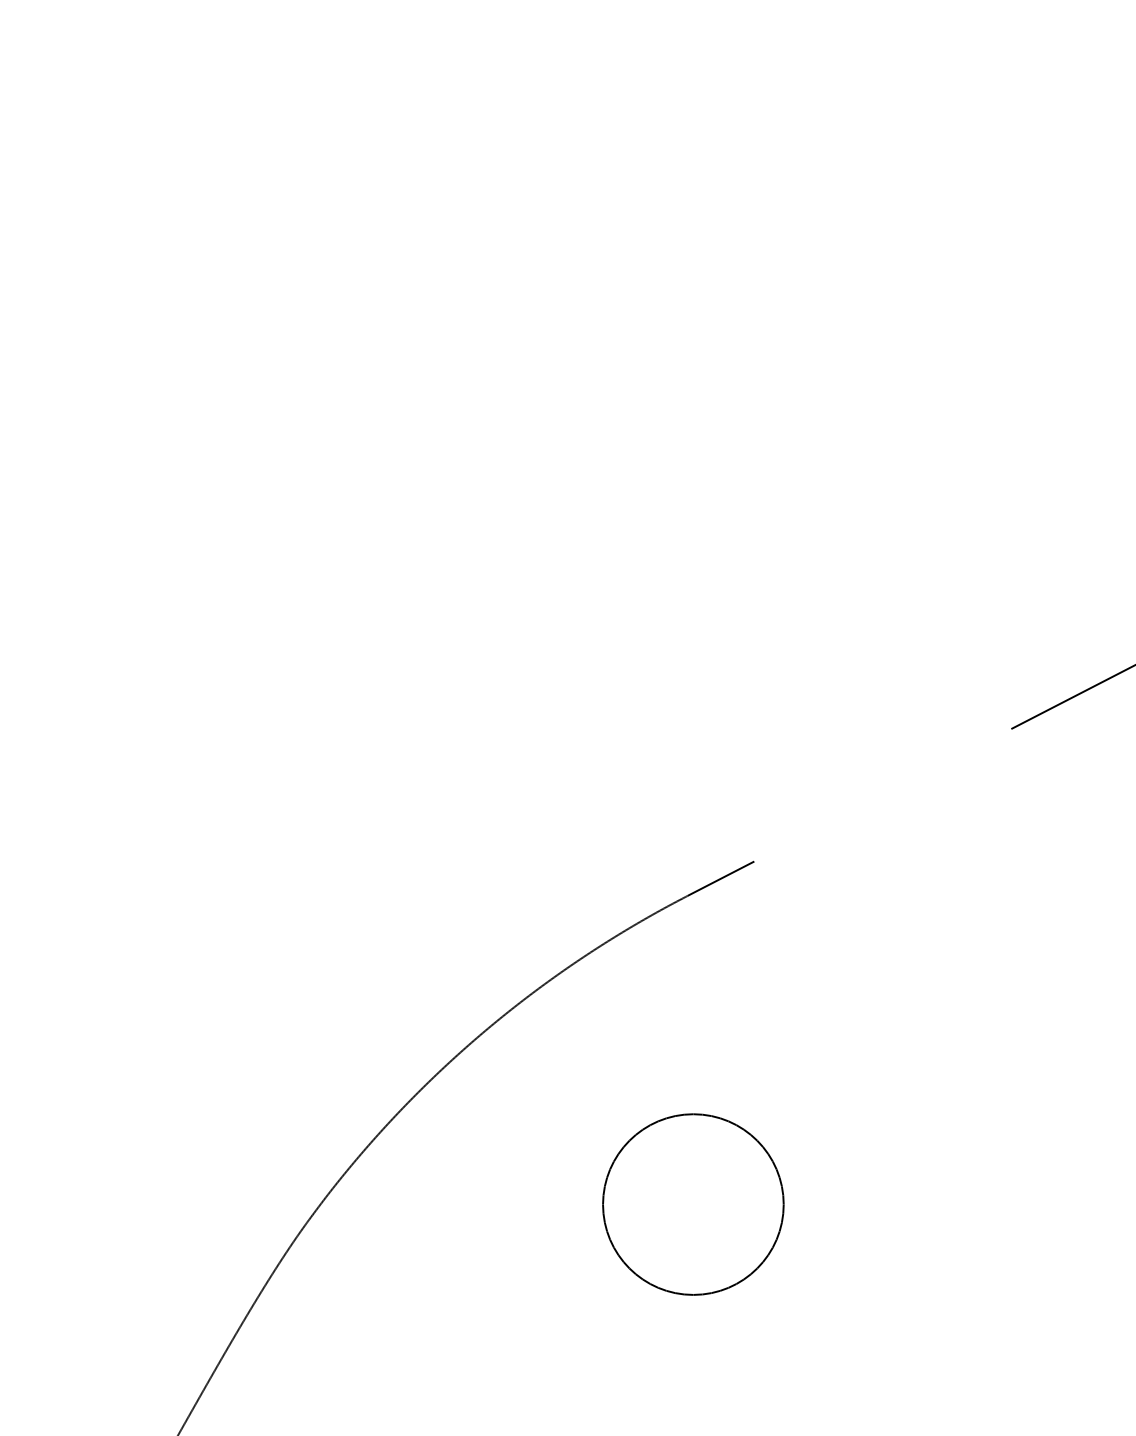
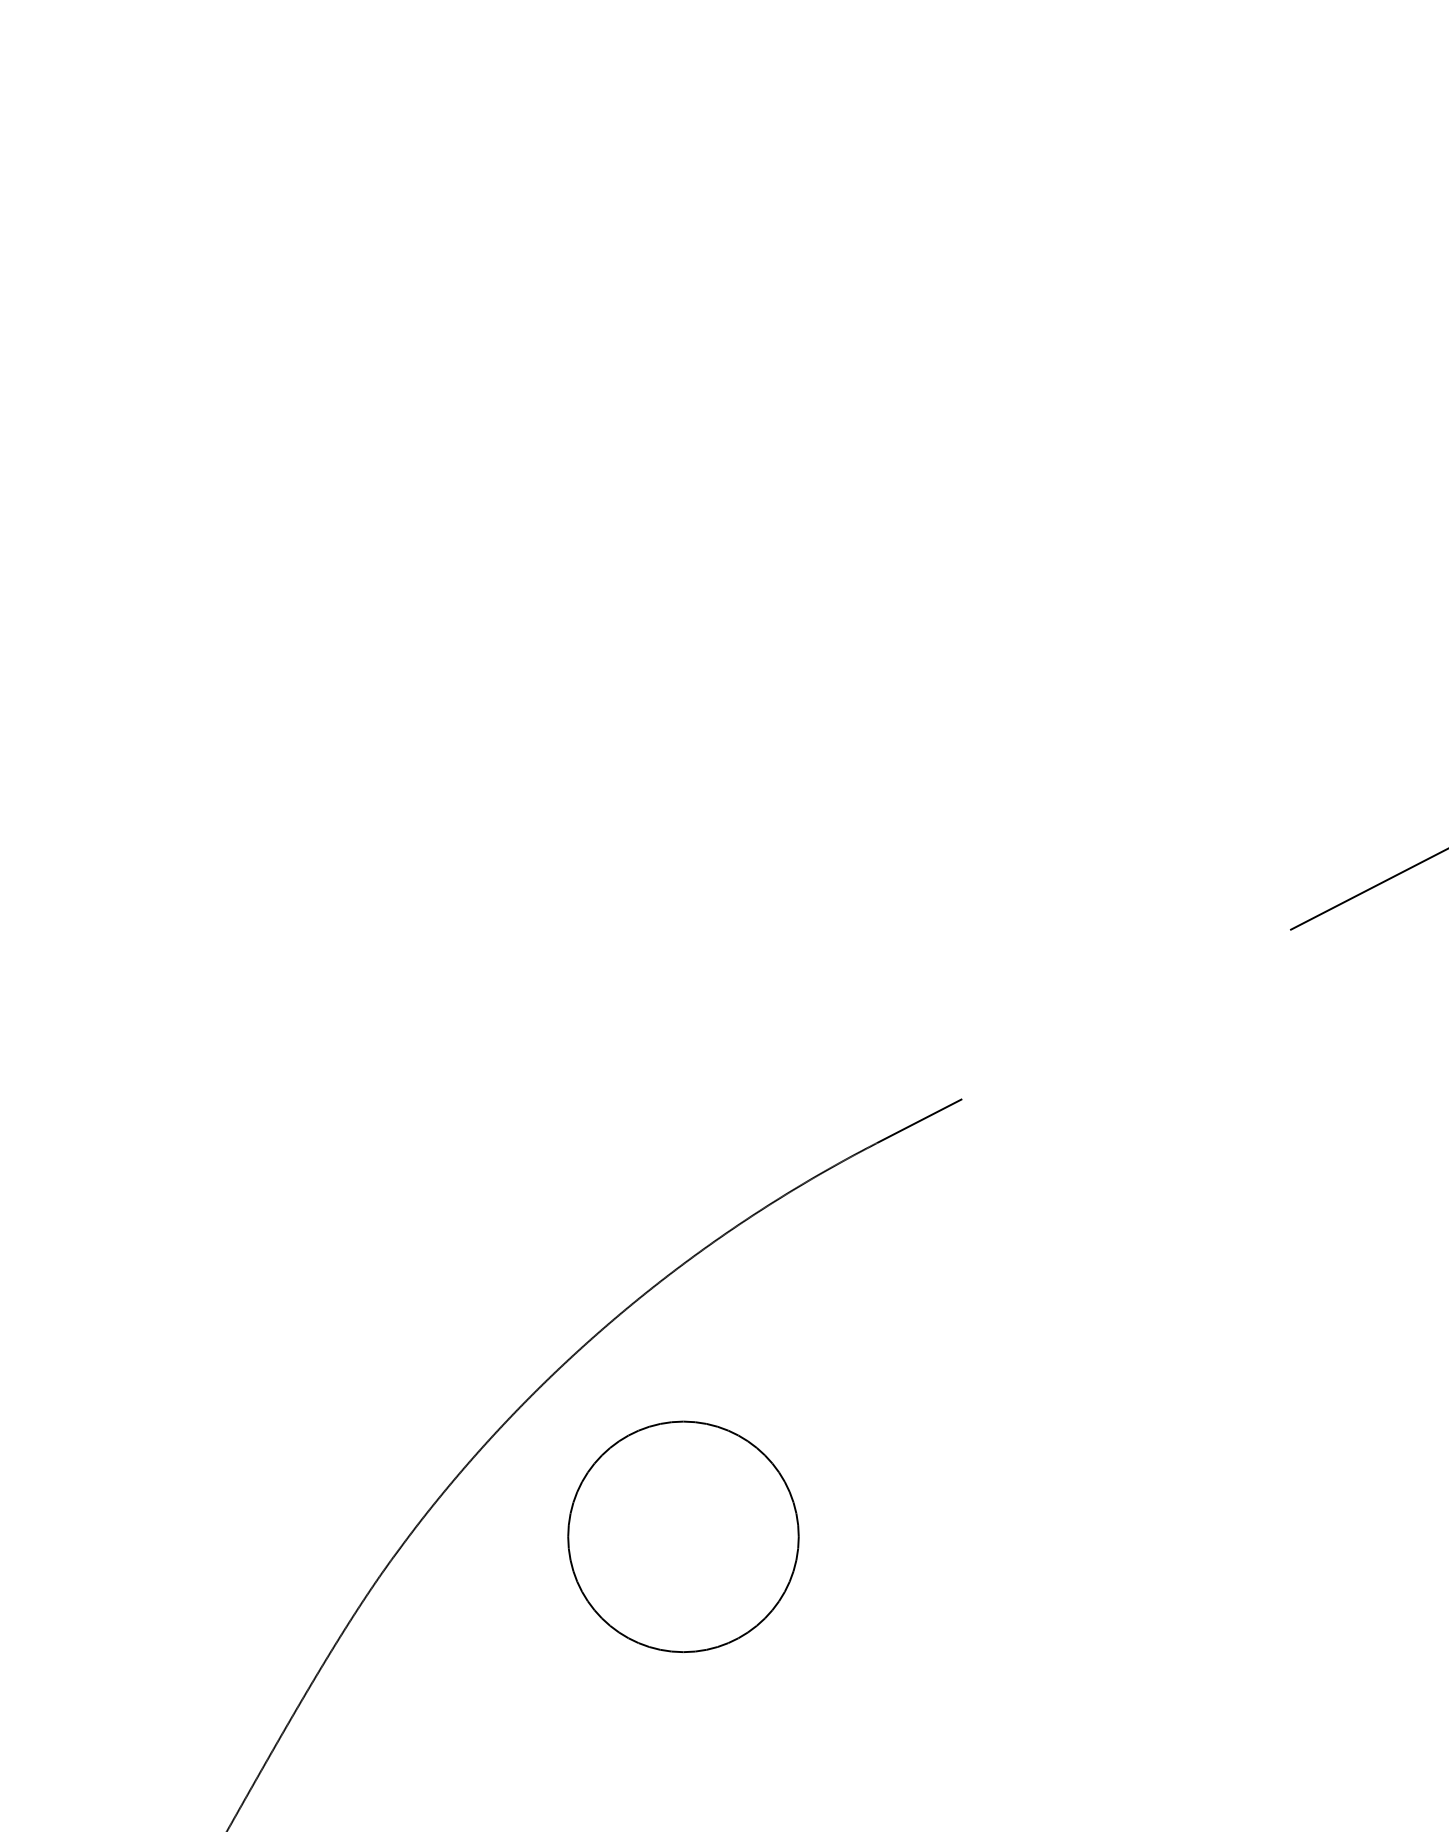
circle: (693, 1204) -> (683, 1536), moved

